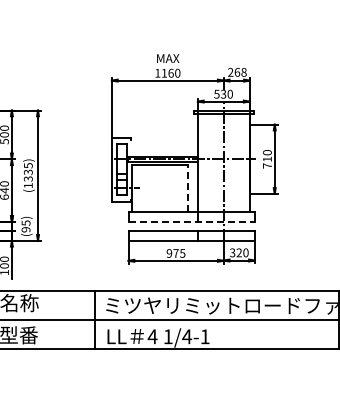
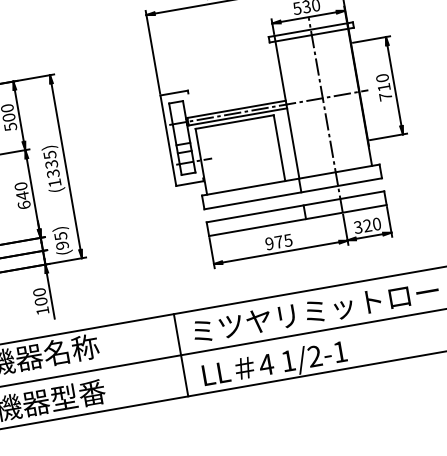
line: (187, 188) -> (279, 148), dashed -> solid
line: (192, 221) -> (294, 193), dashed -> solid
text: (187, 336) -> (315, 355), 1/4-1 -> 1/2-1

